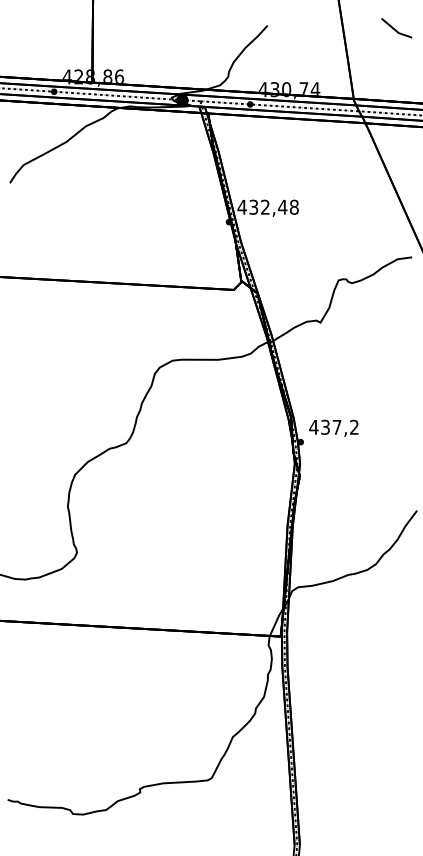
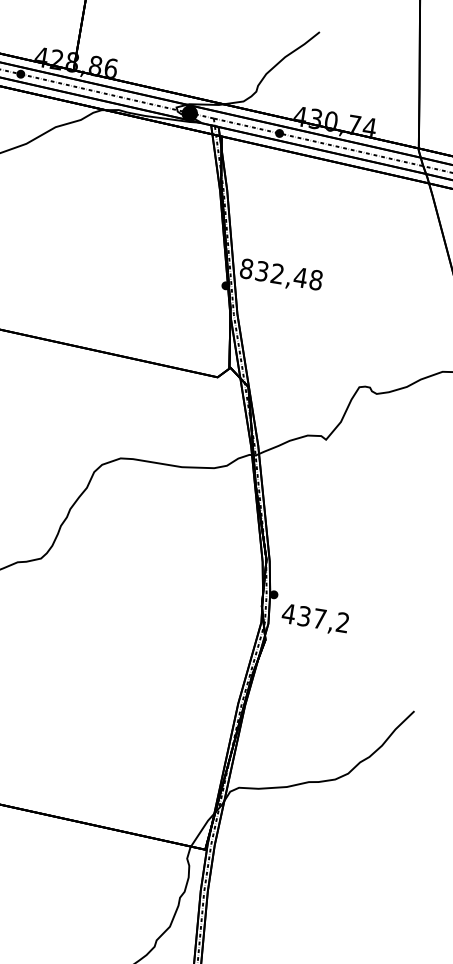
text: (241, 206) -> (245, 267), 432,48 -> 832,48
text: (333, 427) -> (314, 618), moved

